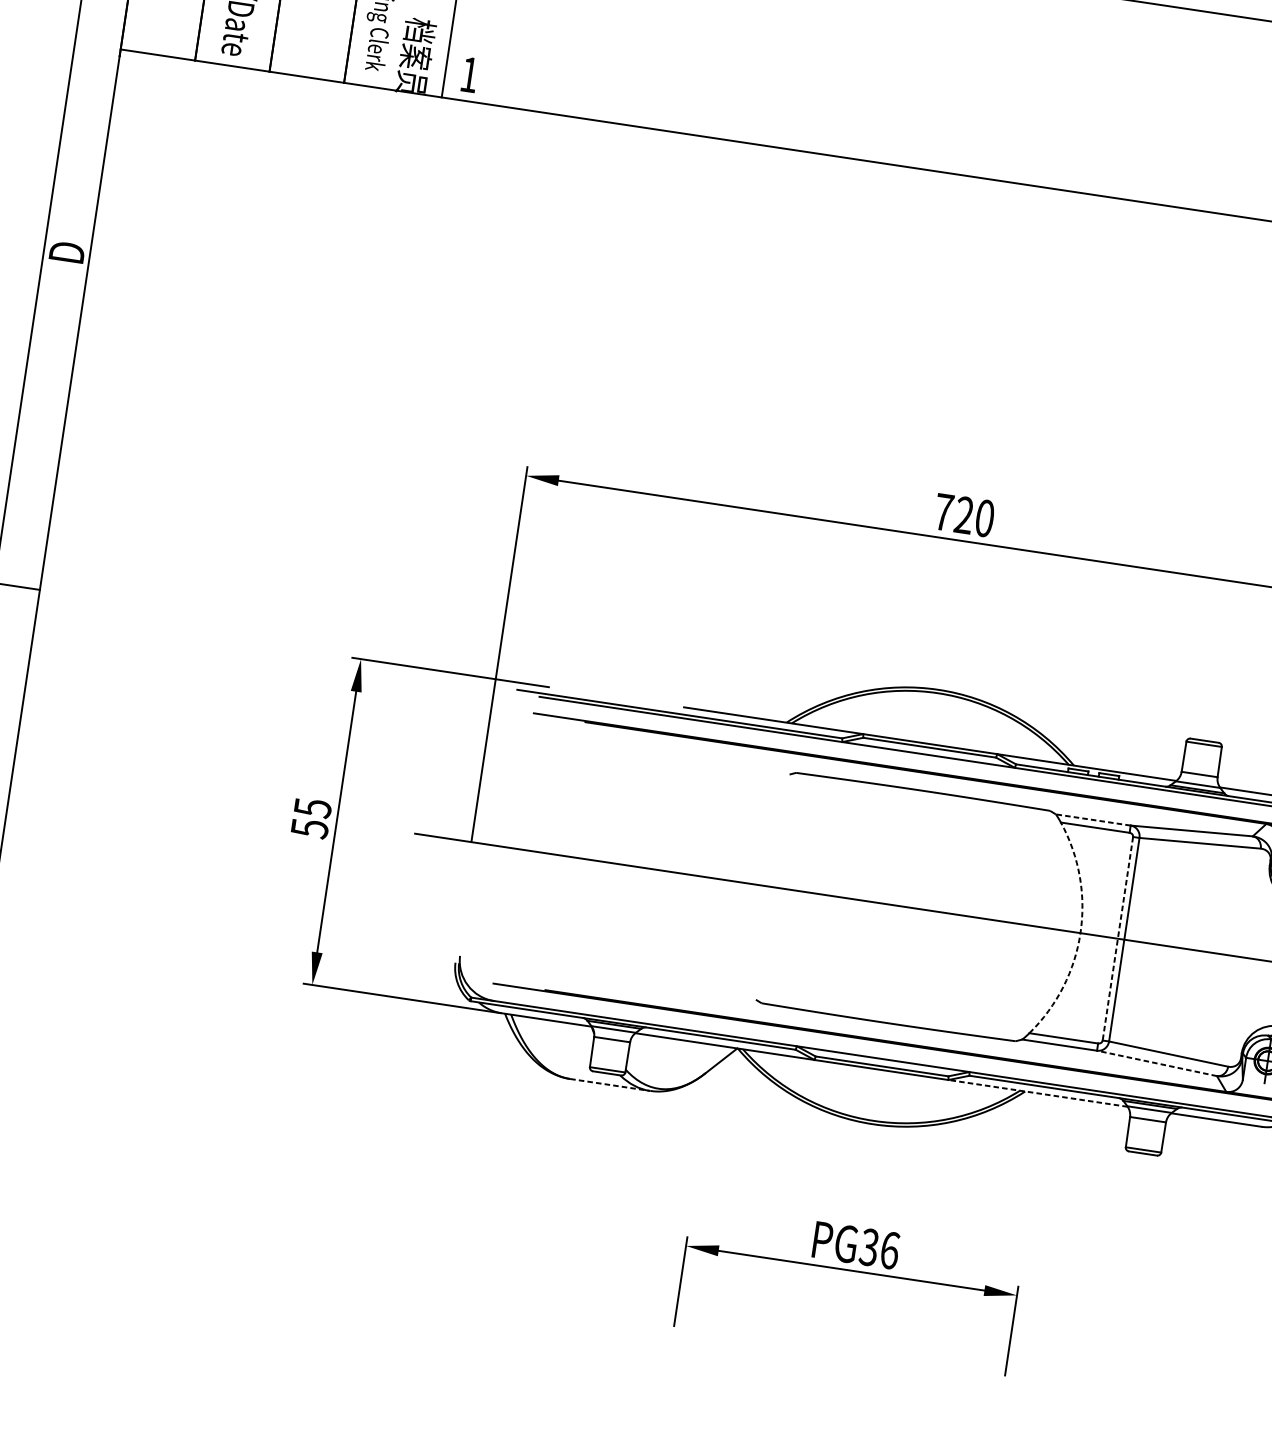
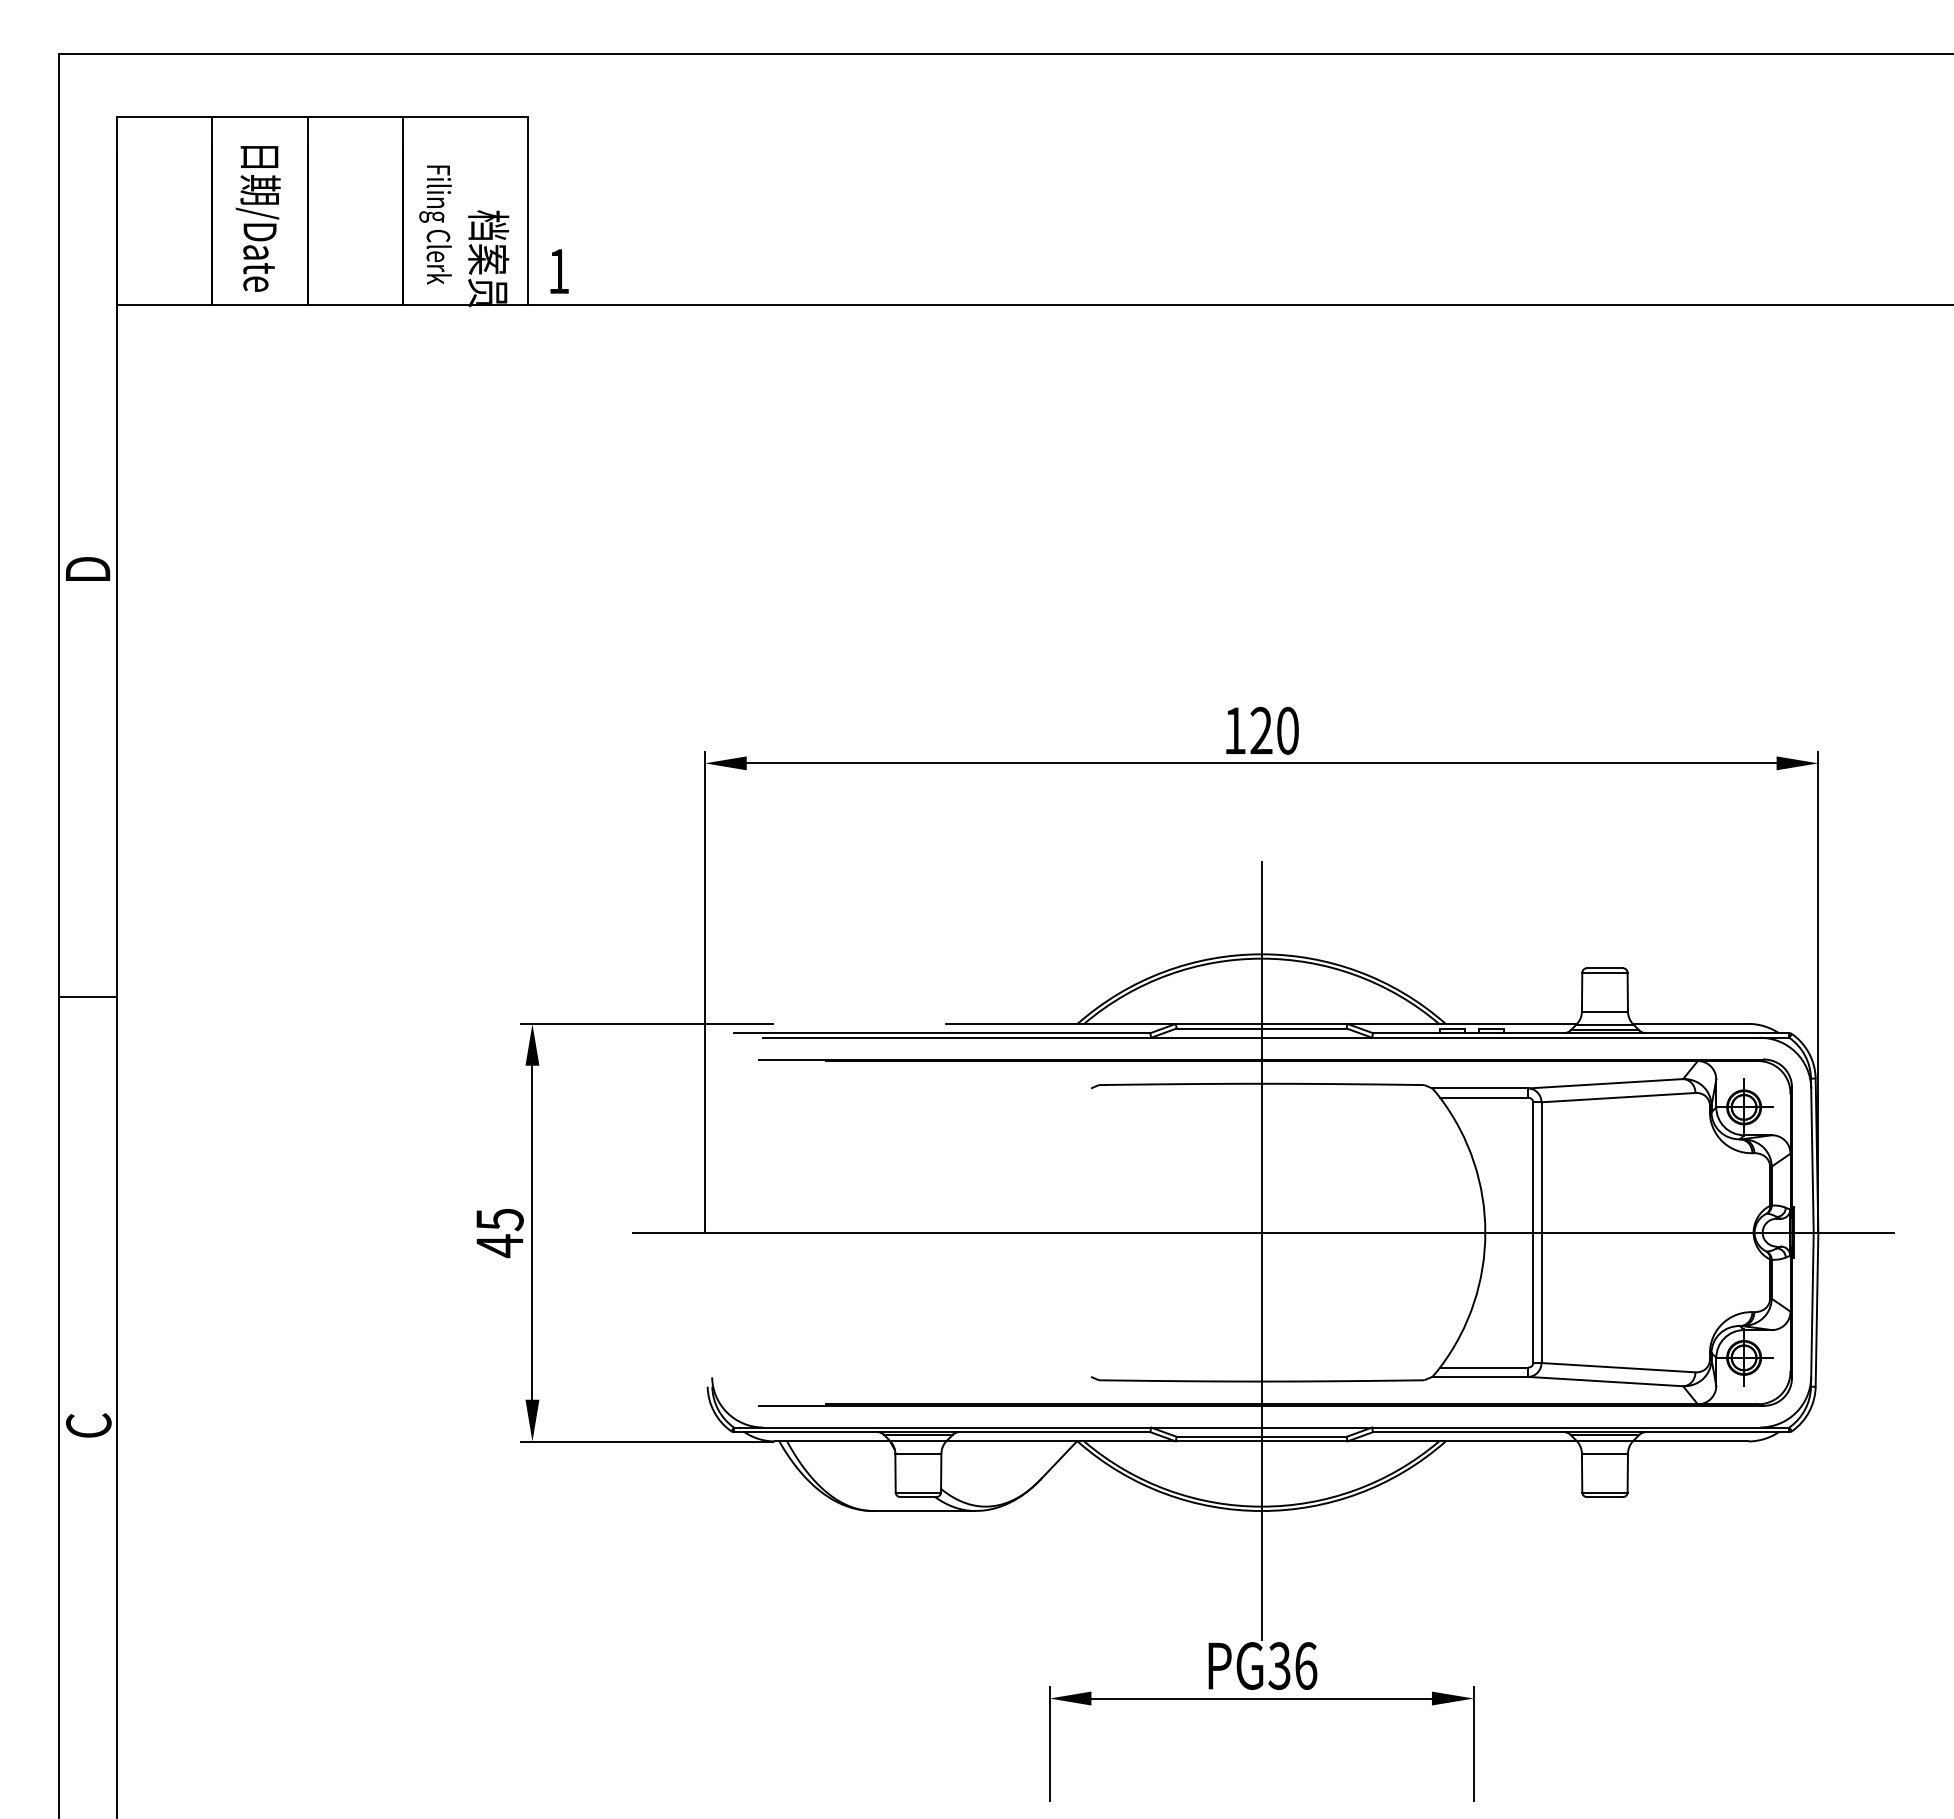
text: (944, 512) -> (1235, 730), 720 -> 120
line: (1093, 820) -> (1480, 1088), dashed -> solid
text: (309, 828) -> (499, 1246), 55 -> 45
line: (903, 920) -> (1261, 1250), added
arc: (1080, 933) -> (1485, 1232), dashed -> solid
line: (1117, 939) -> (1533, 1233), dashed -> solid
line: (1156, 1063) -> (1605, 1381), dashed -> solid
line: (610, 1085) -> (924, 1511), dashed -> solid
line: (1038, 1093) -> (1462, 1441), dashed -> solid

